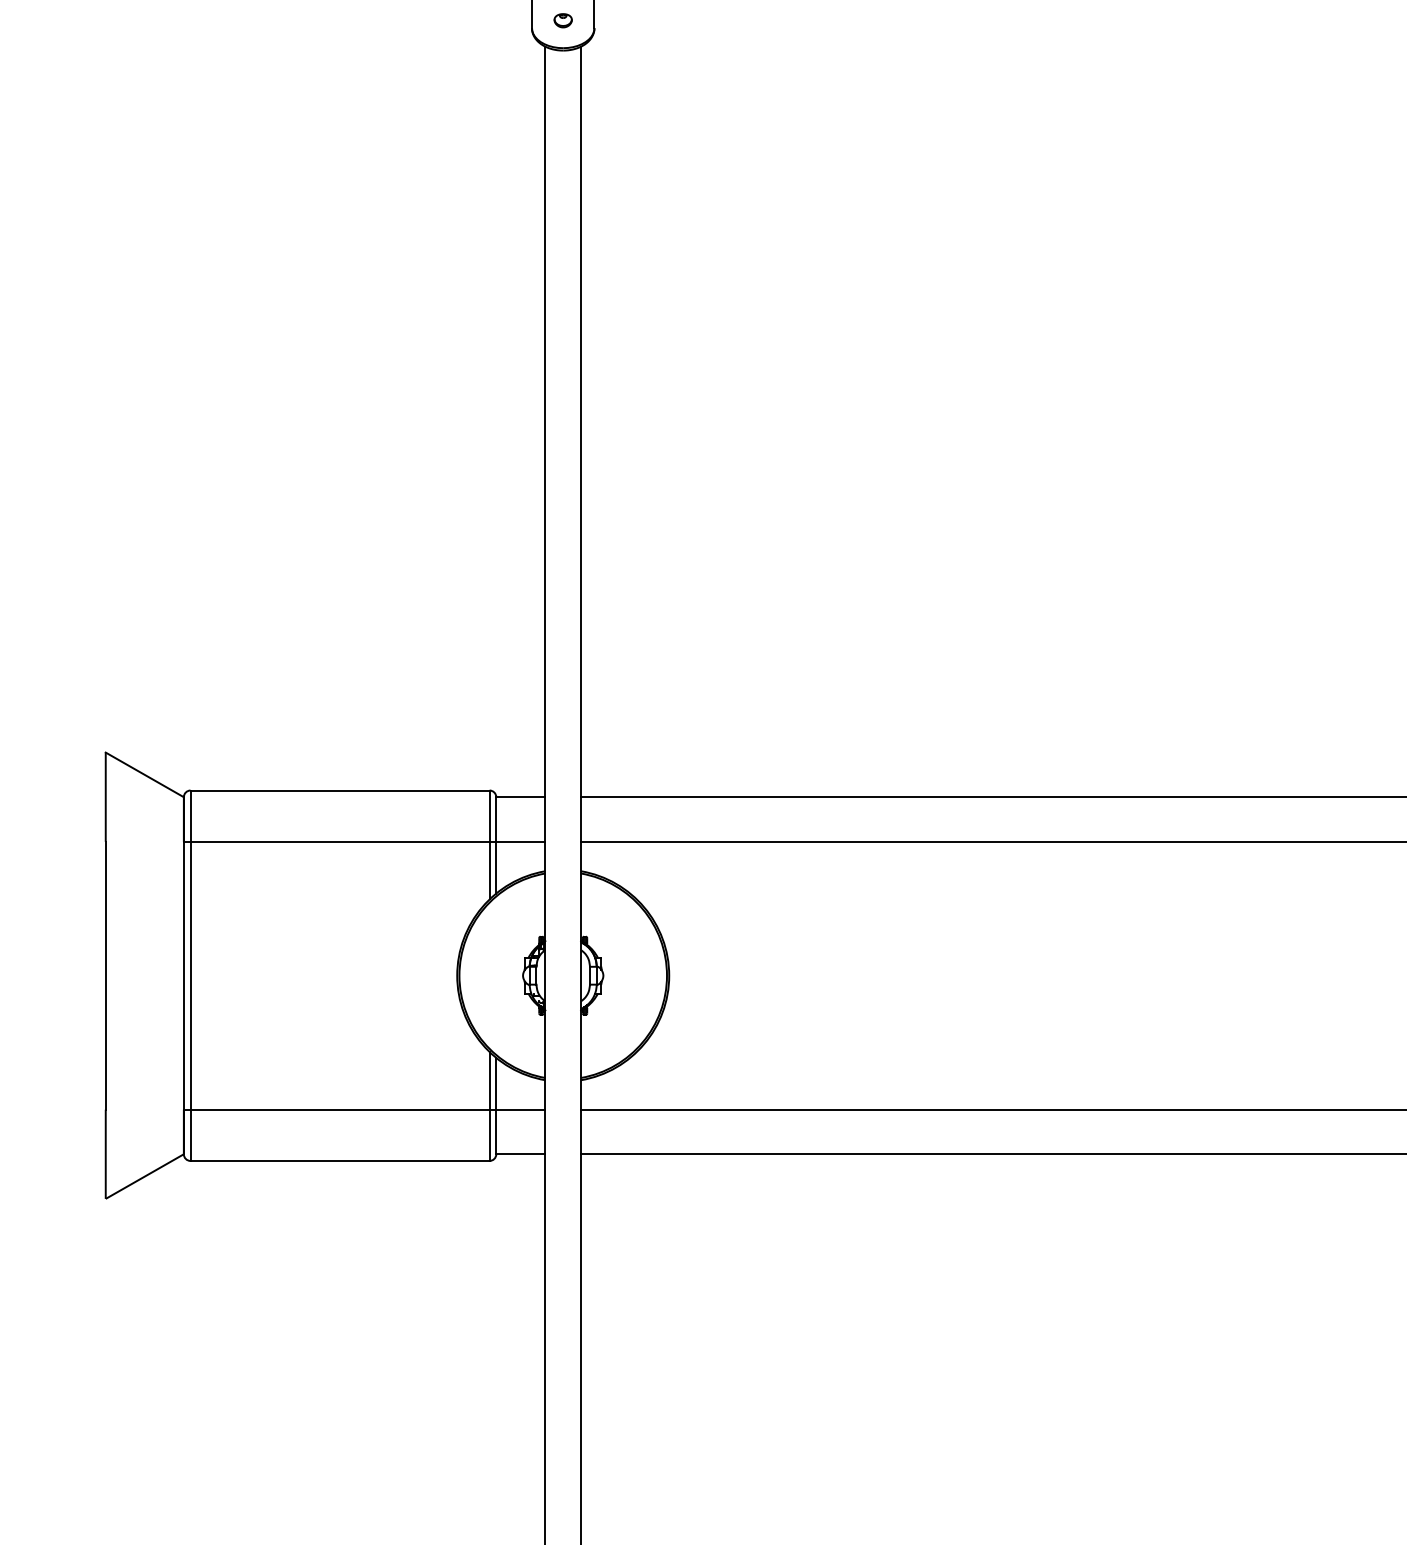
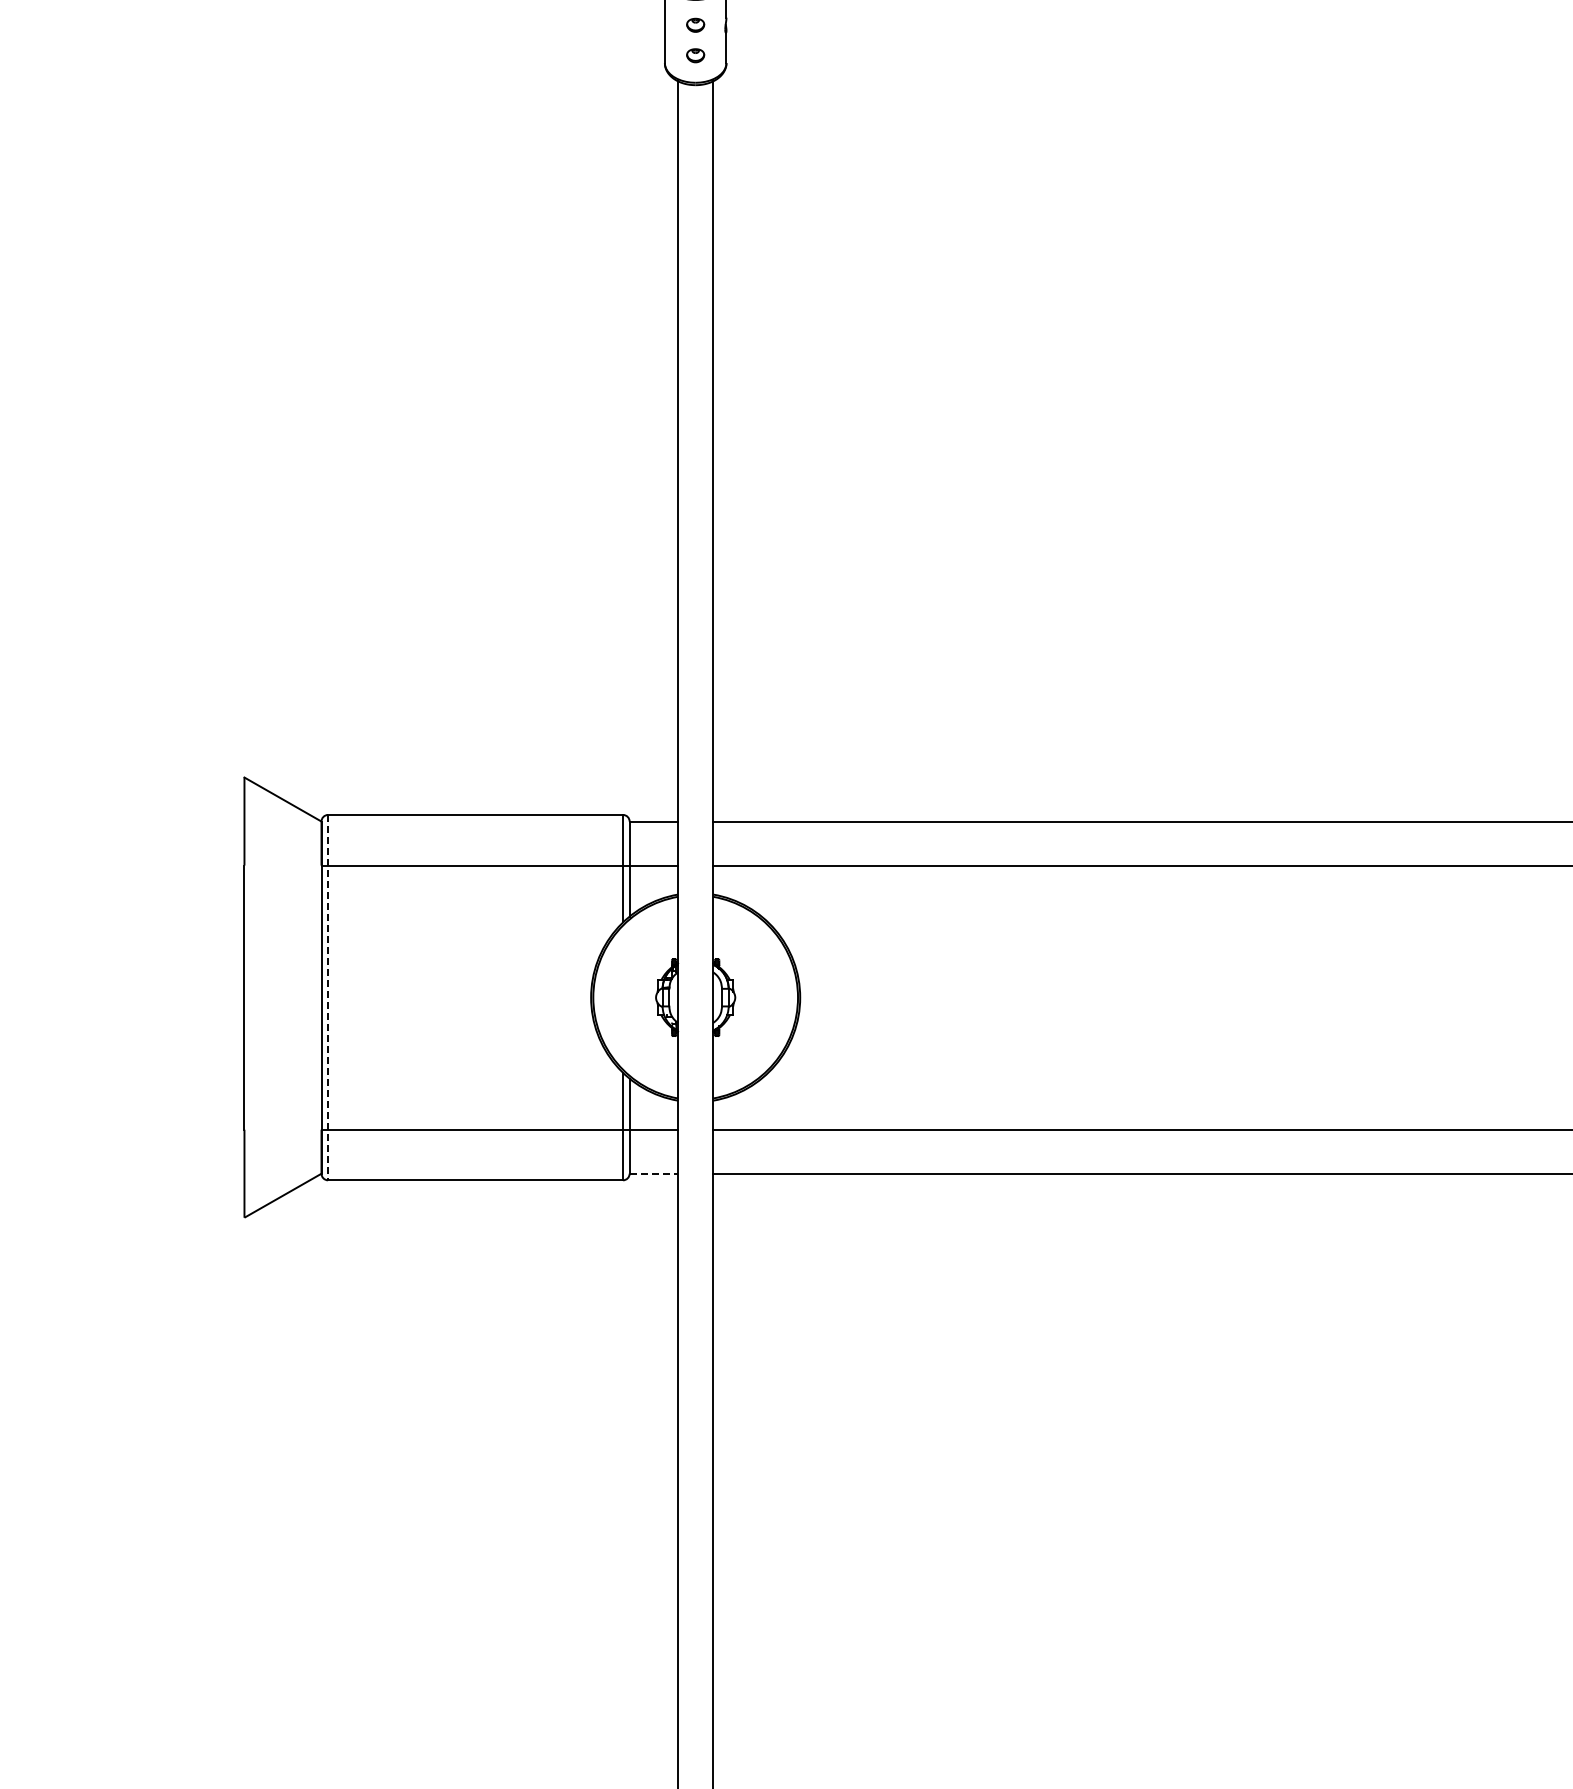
line: (190, 975) -> (328, 997), solid -> dashed
line: (521, 1154) -> (654, 1173), solid -> dashed

